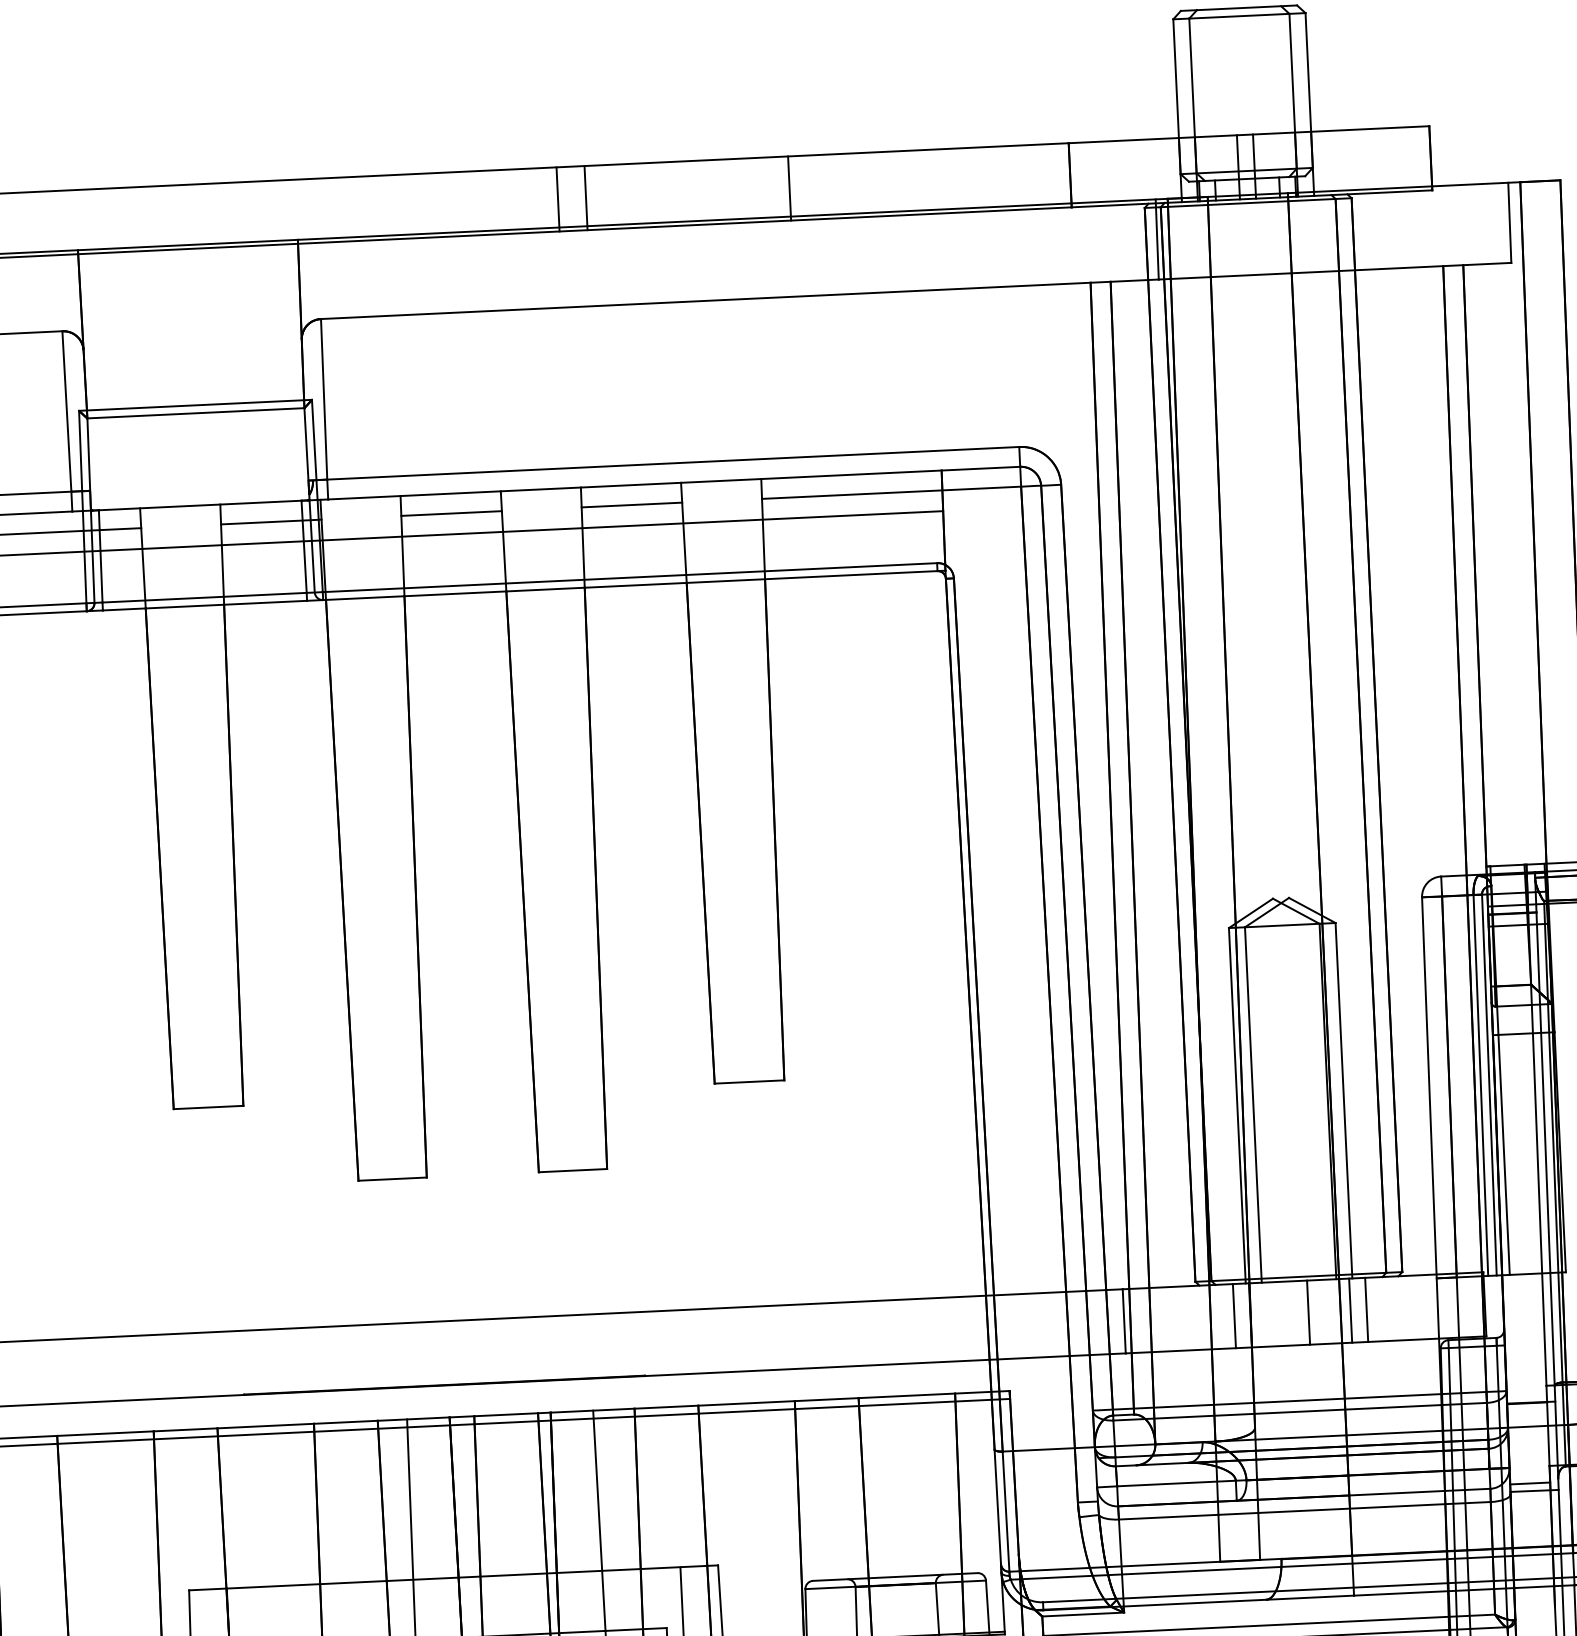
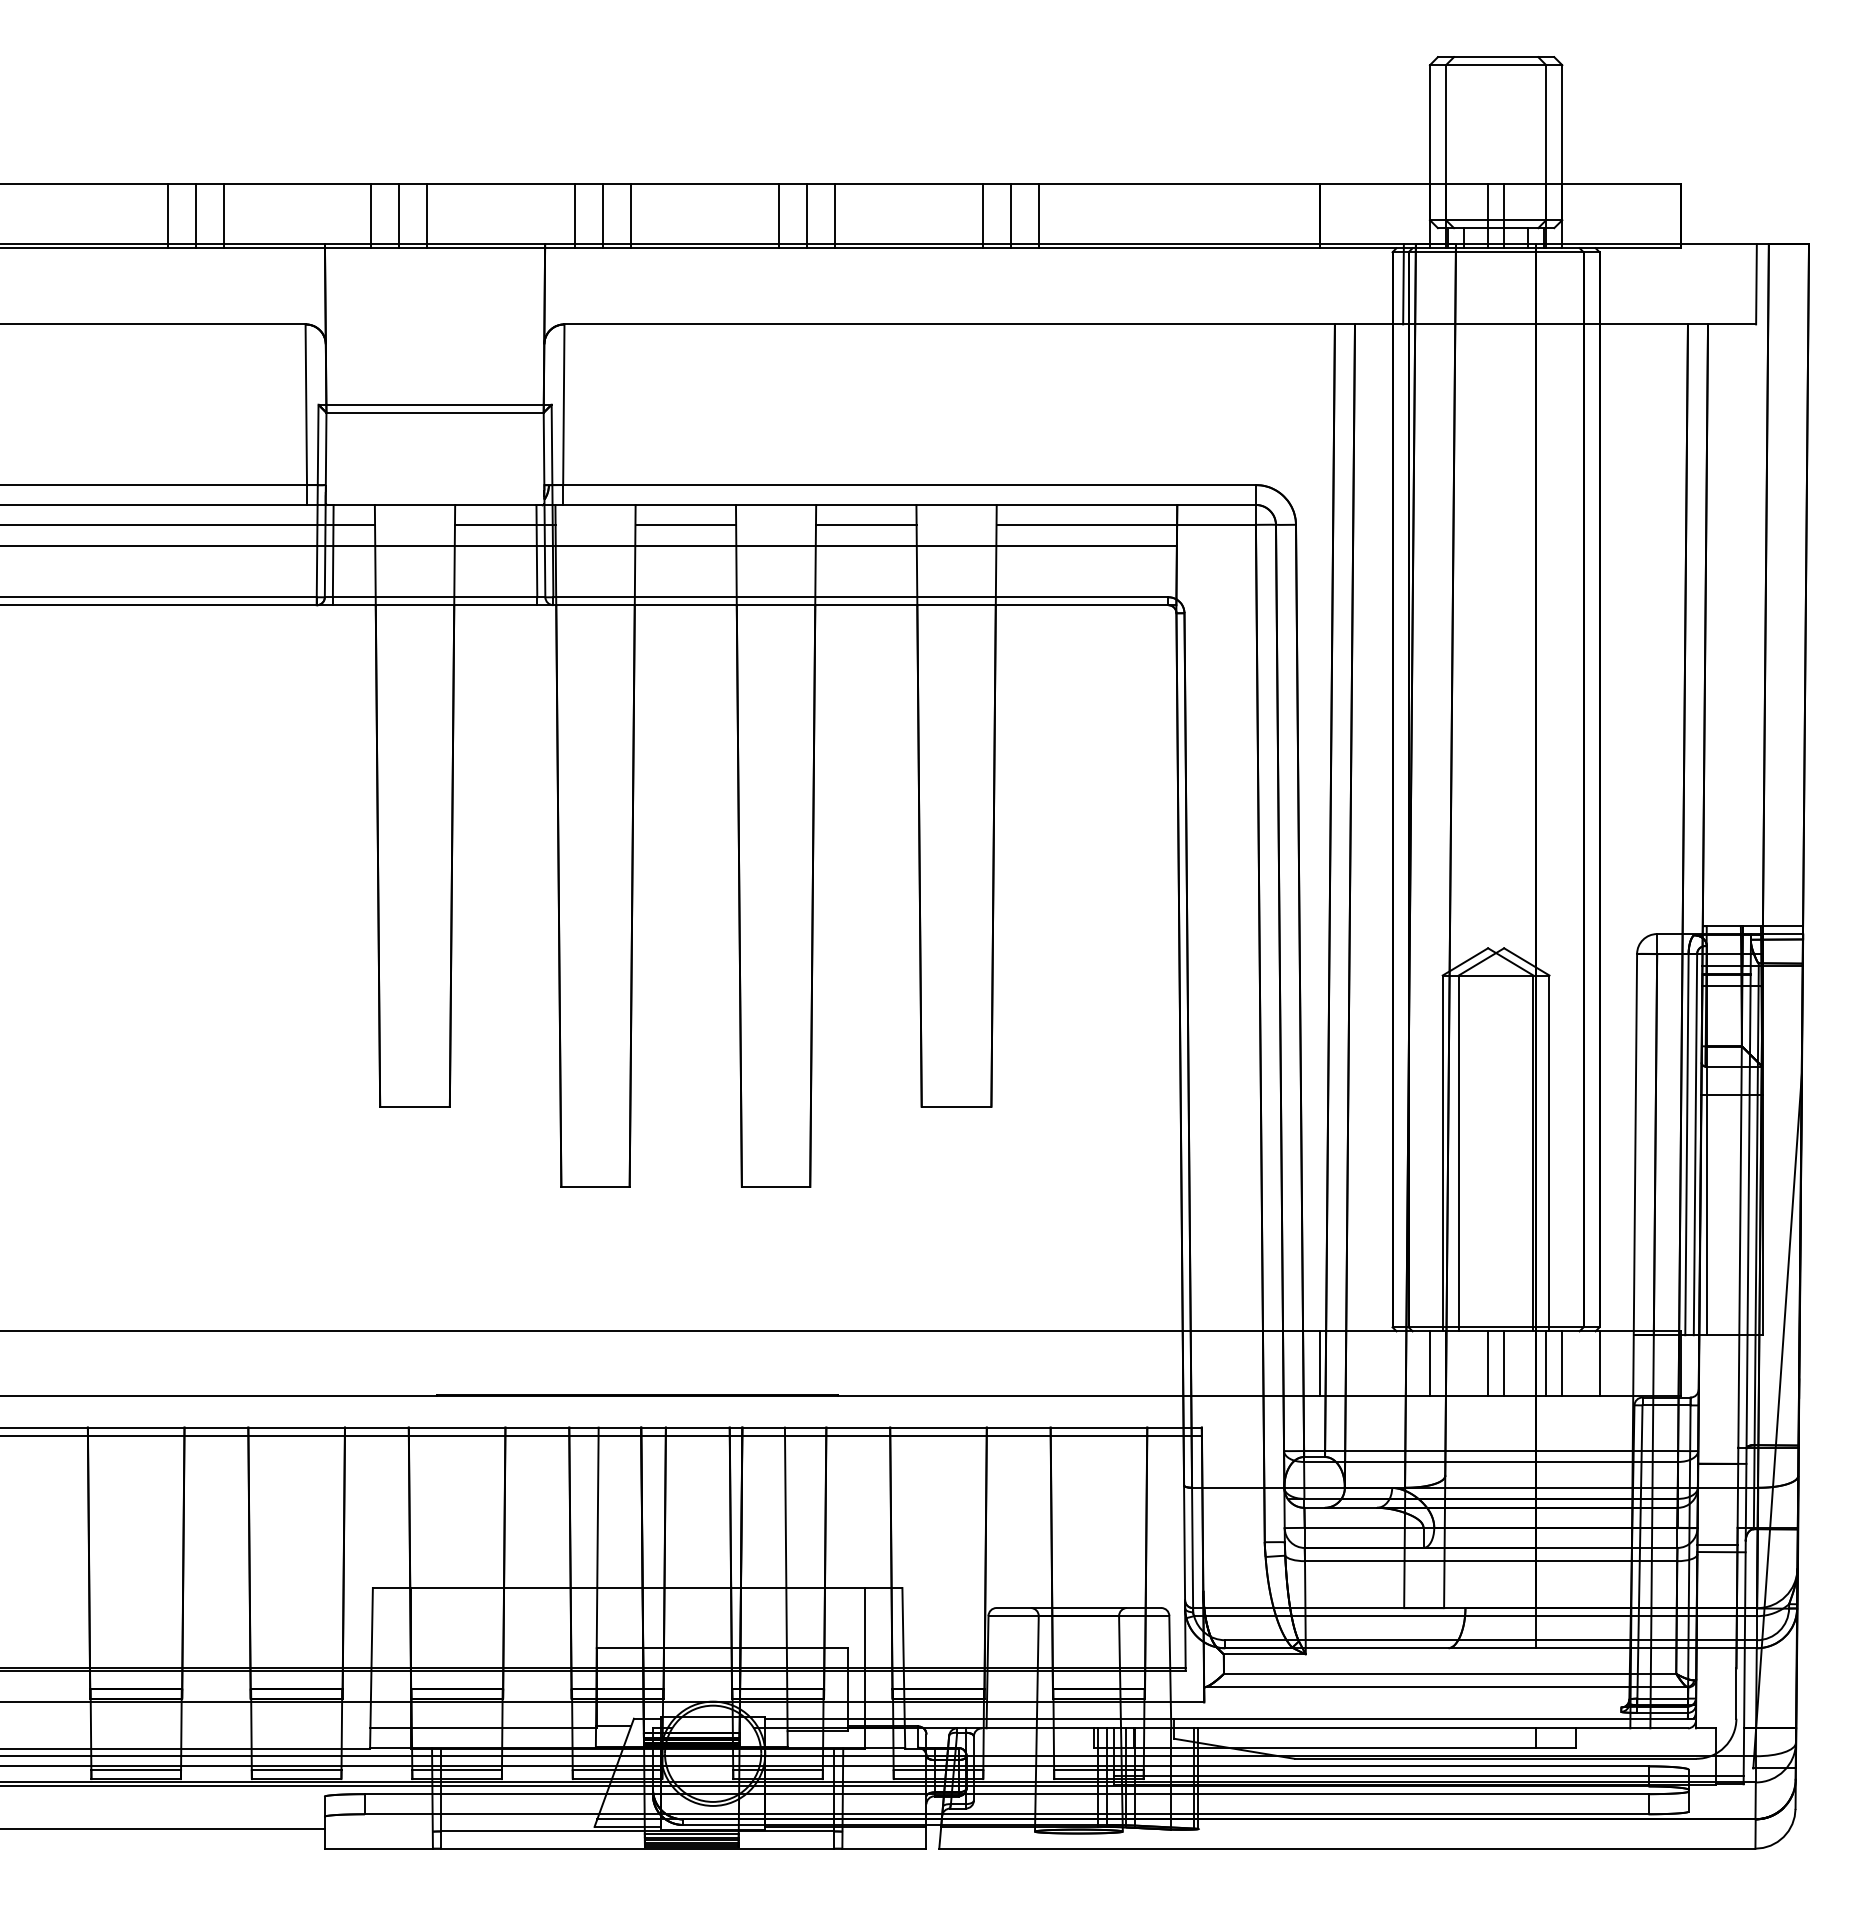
line: (761, 190) -> (1010, 216), added
line: (733, 191) -> (982, 216), added
line: (529, 201) -> (778, 216), added
line: (382, 208) -> (631, 216), added
line: (354, 209) -> (603, 216), added
line: (326, 210) -> (575, 216), added
line: (179, 217) -> (427, 216), added
line: (151, 219) -> (399, 216), added
line: (123, 220) -> (371, 216), added
line: (1404, 1308) -> (1600, 1363), added
line: (1292, 1313) -> (1488, 1363), added

